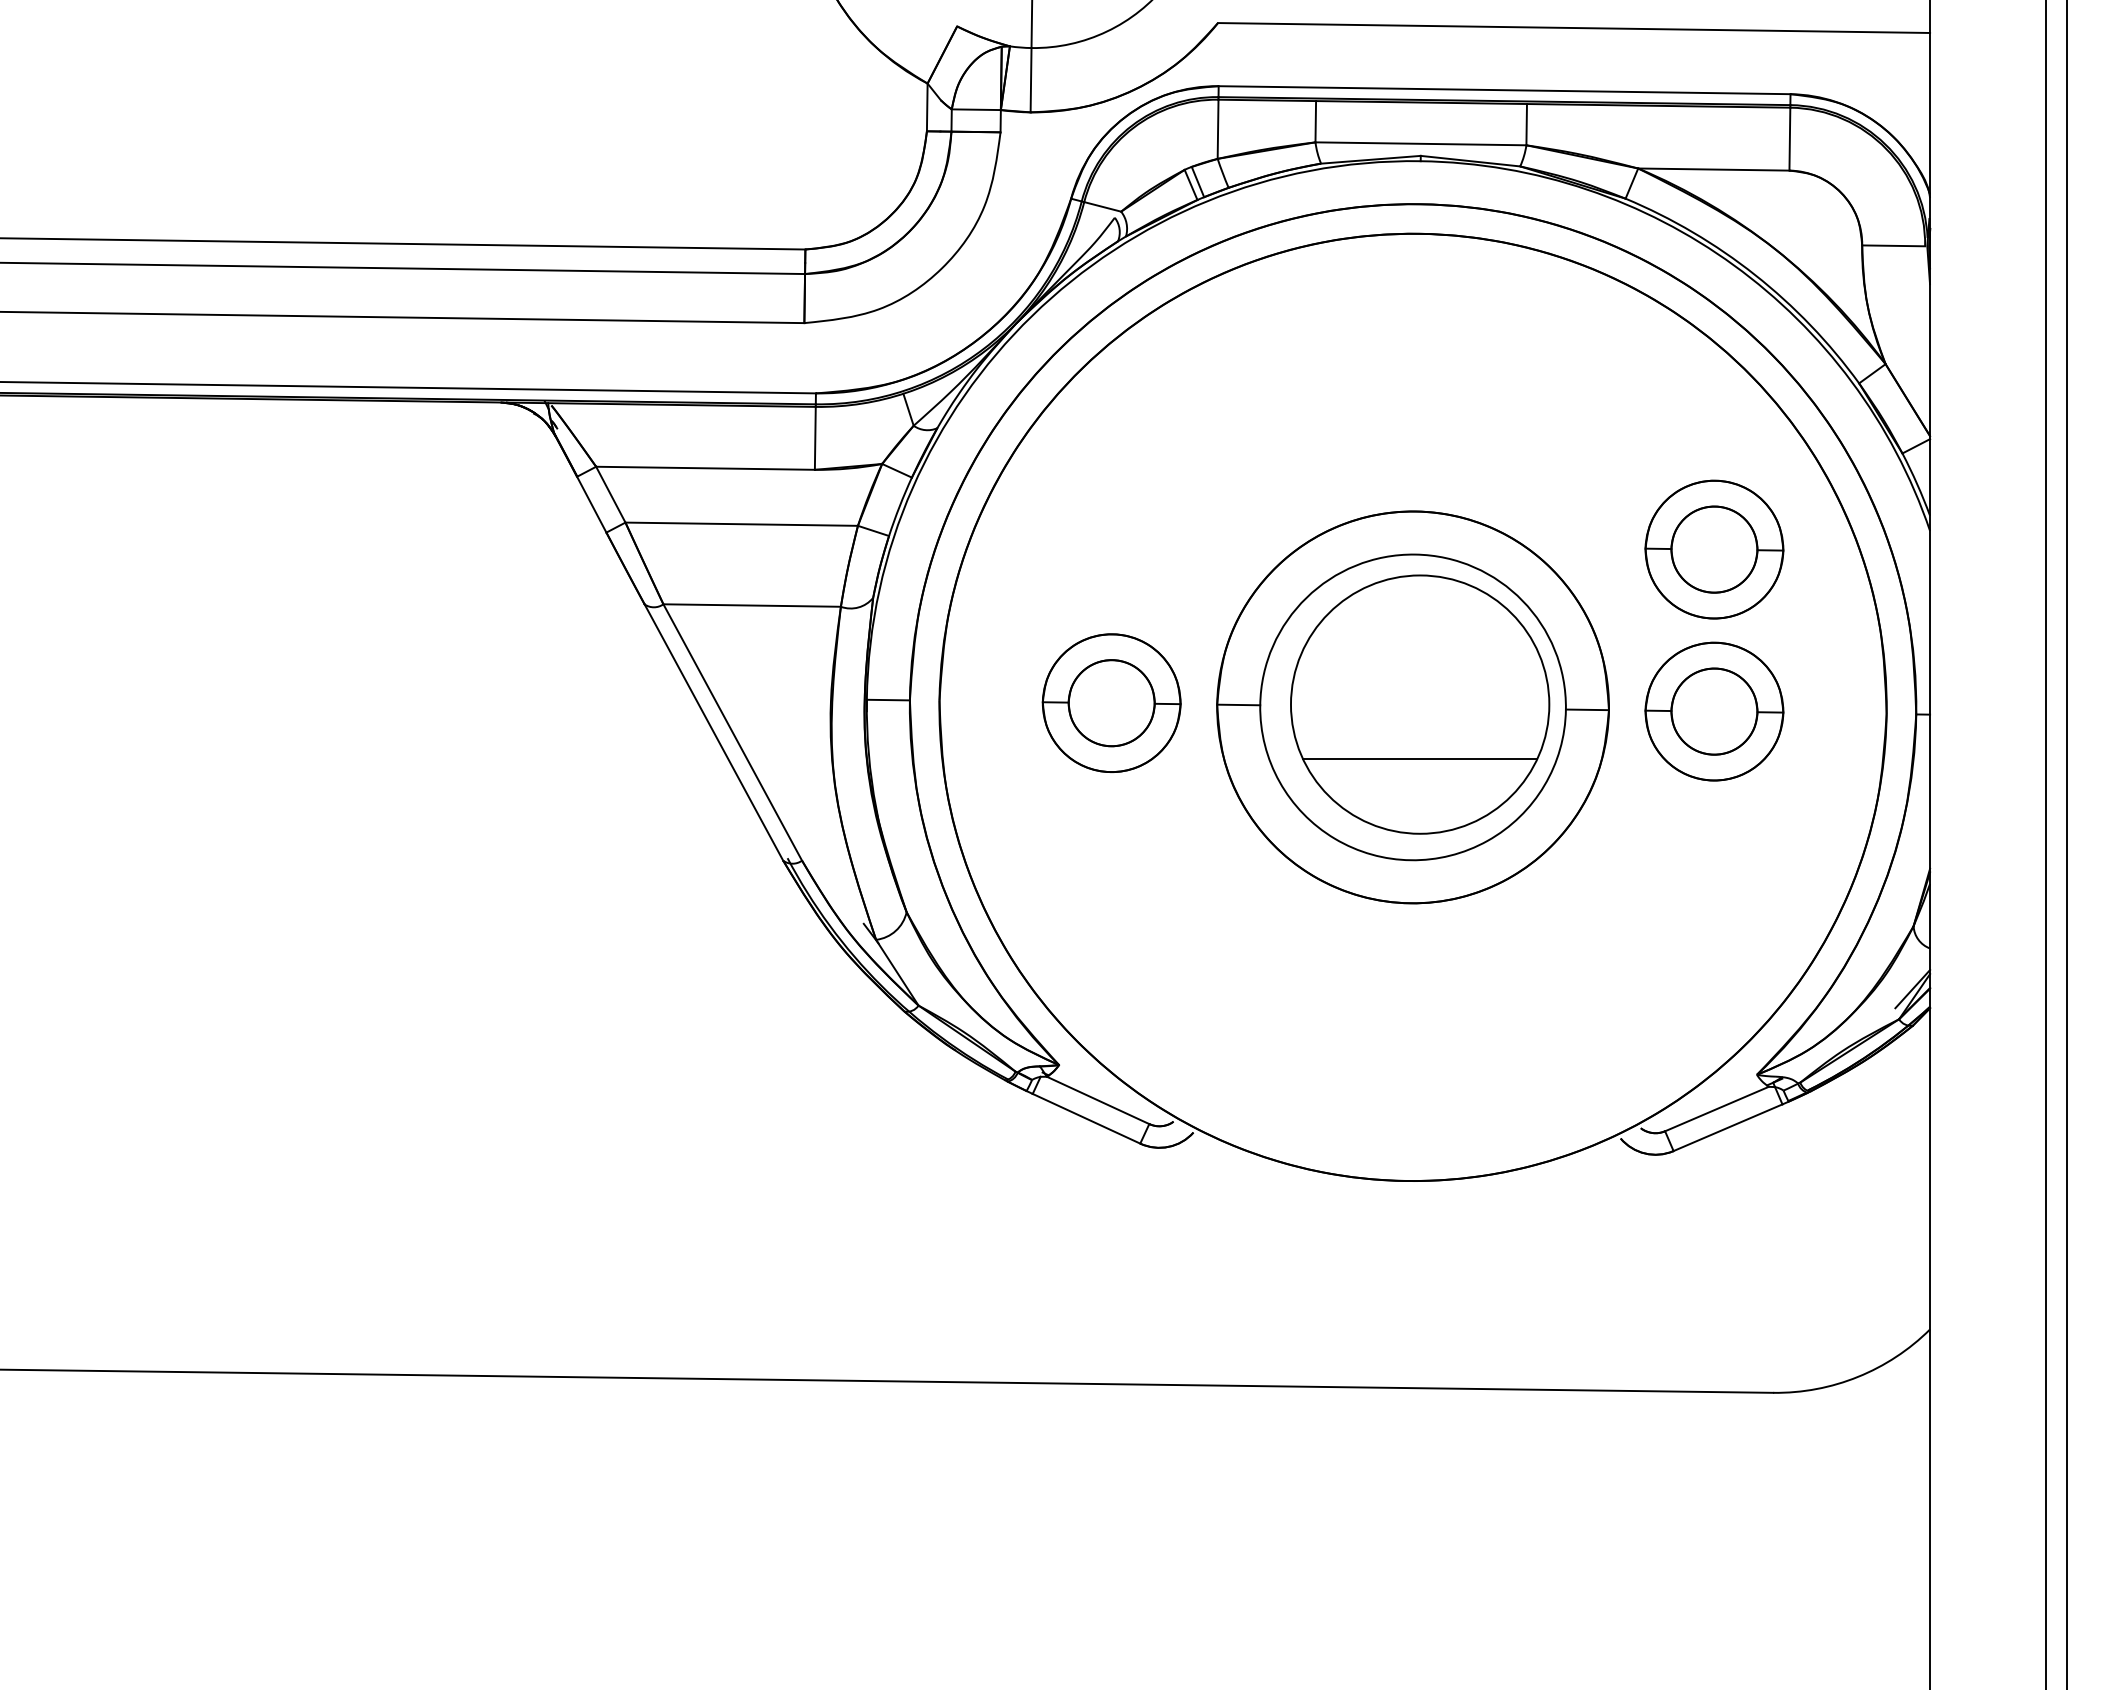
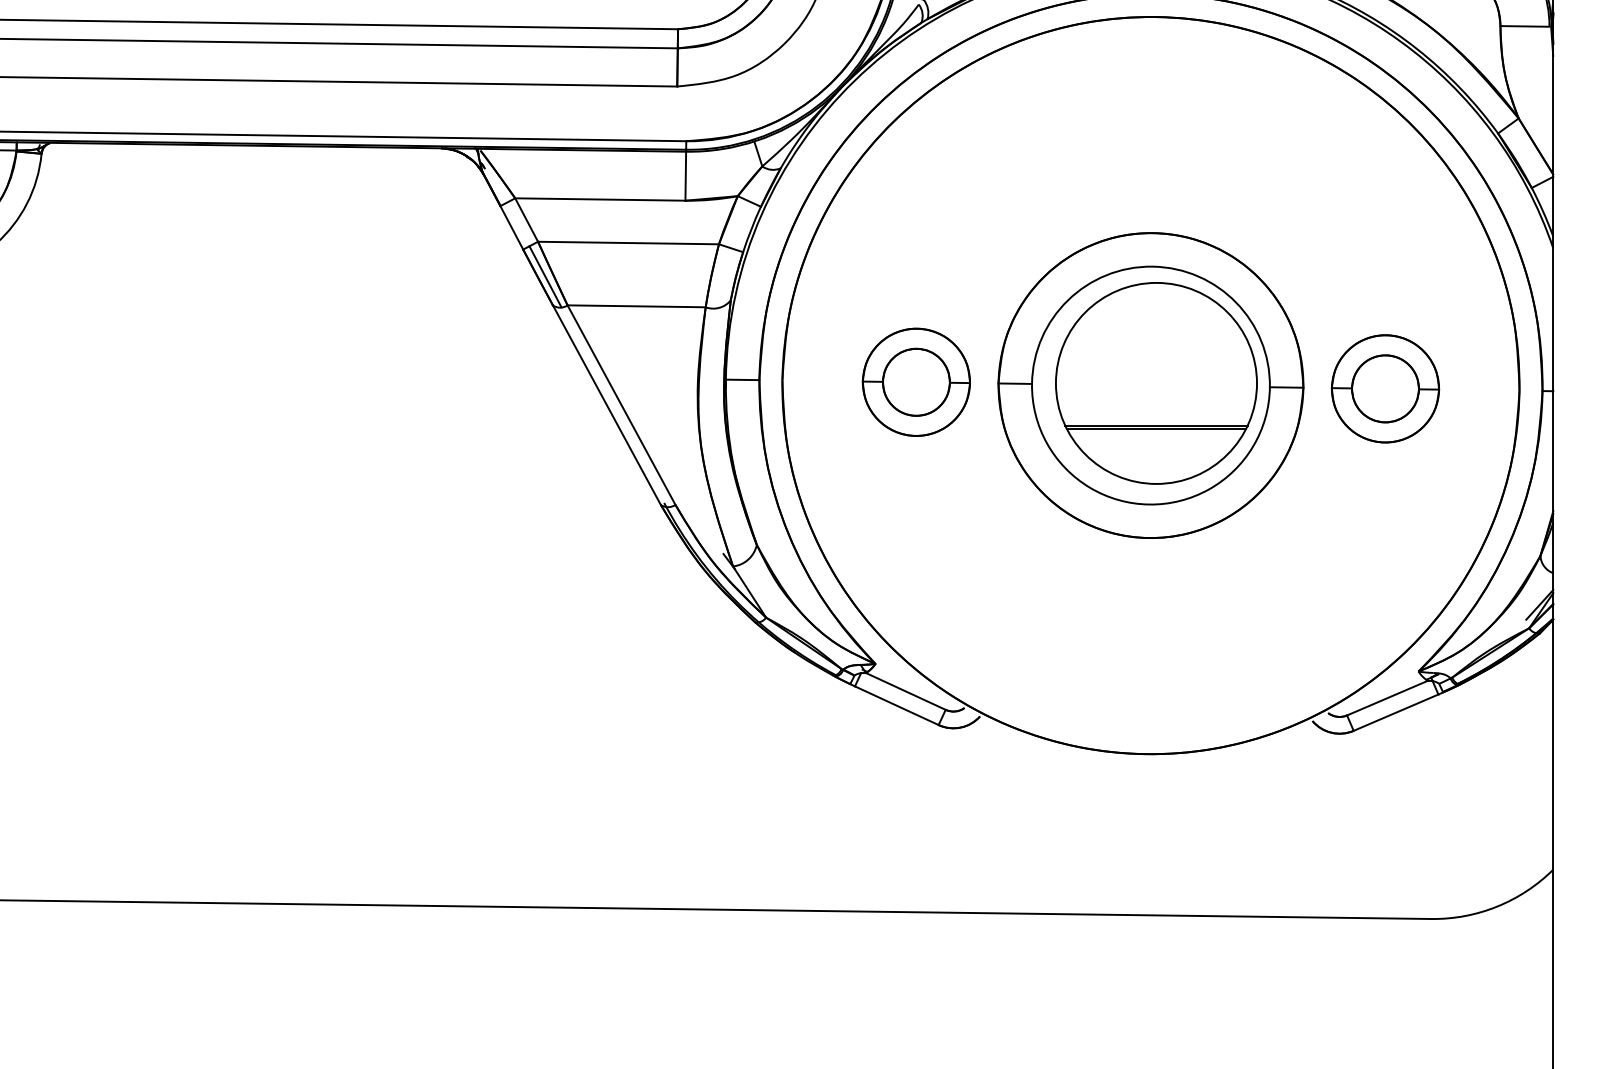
part: (1714, 549) -> (1385, 262), removed
line: (634, 567) -> (545, 276), added
line: (1419, 762) -> (1155, 428), added

